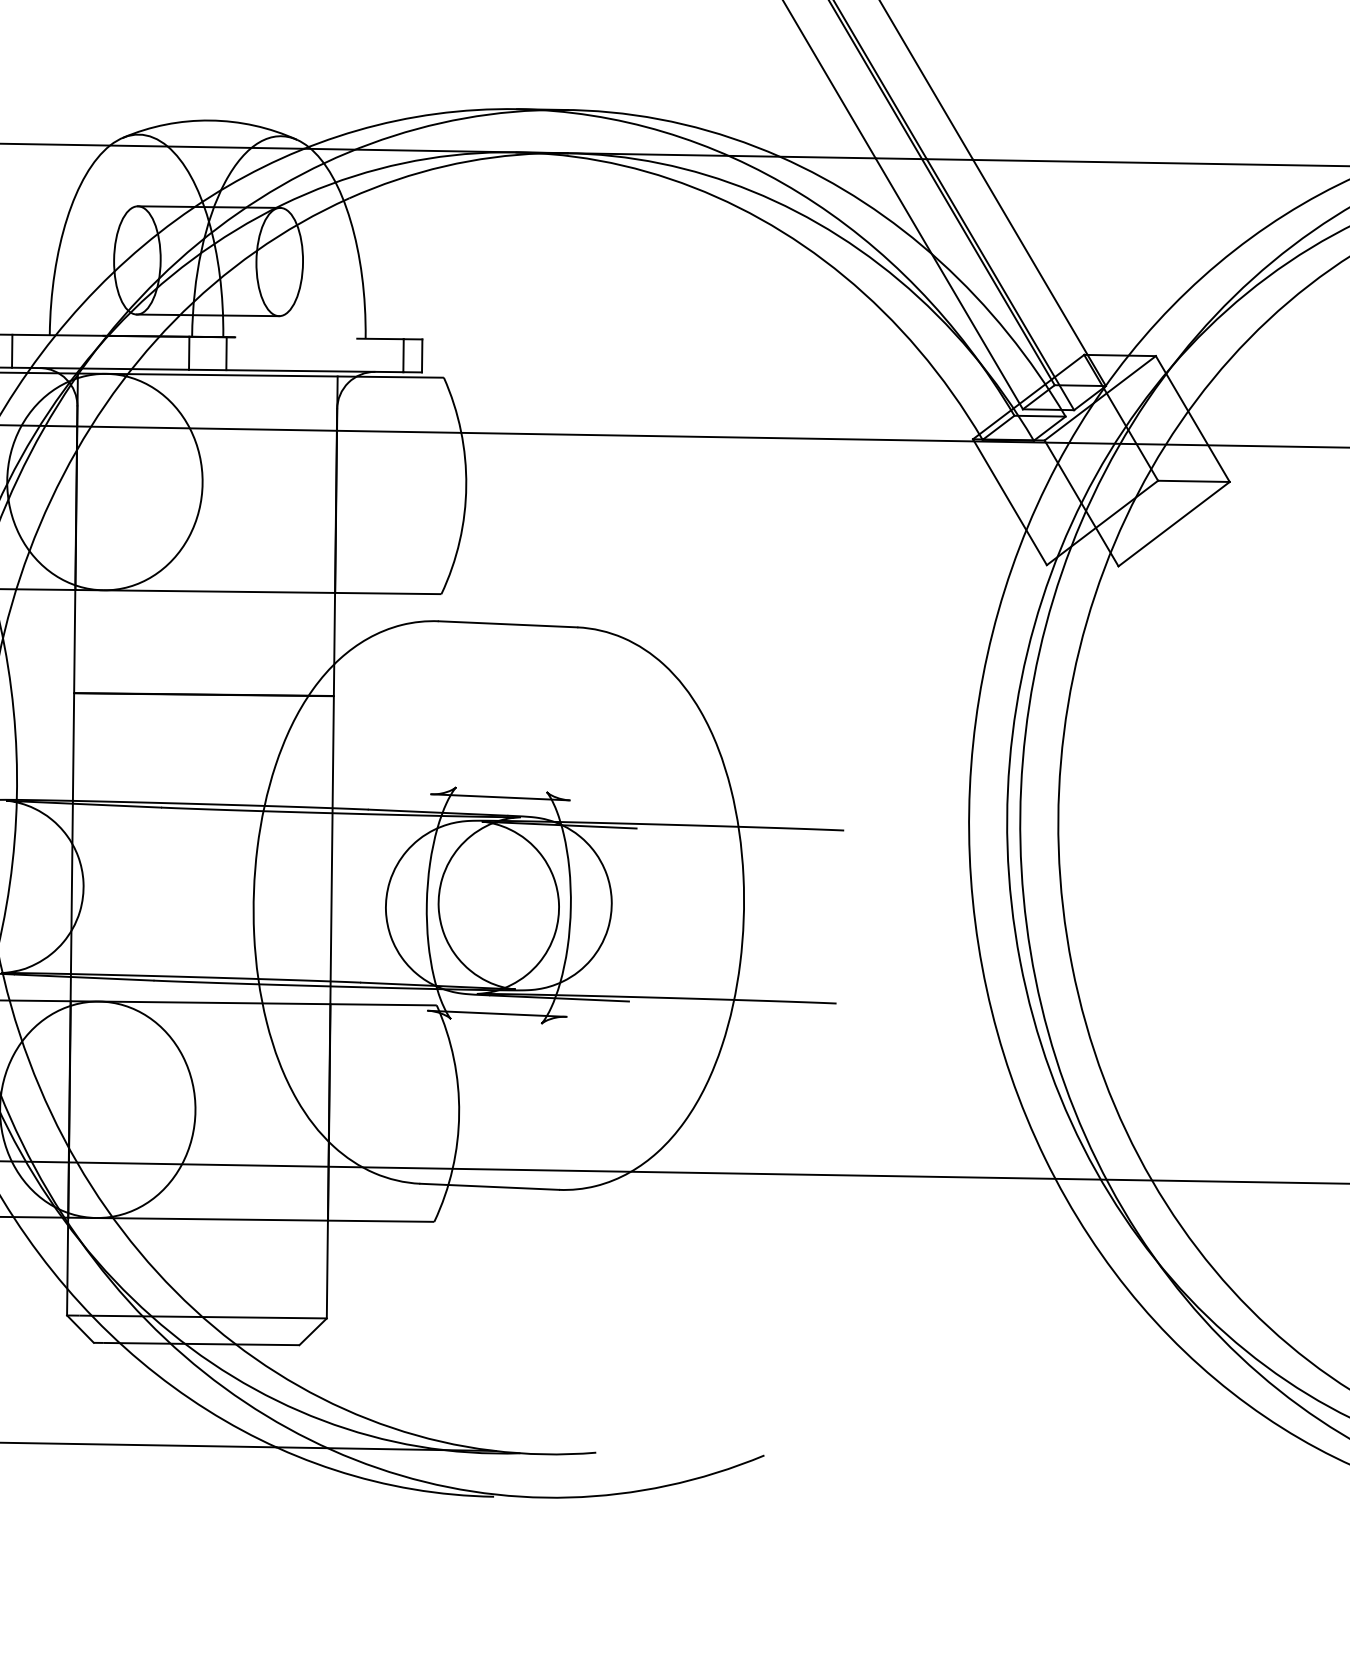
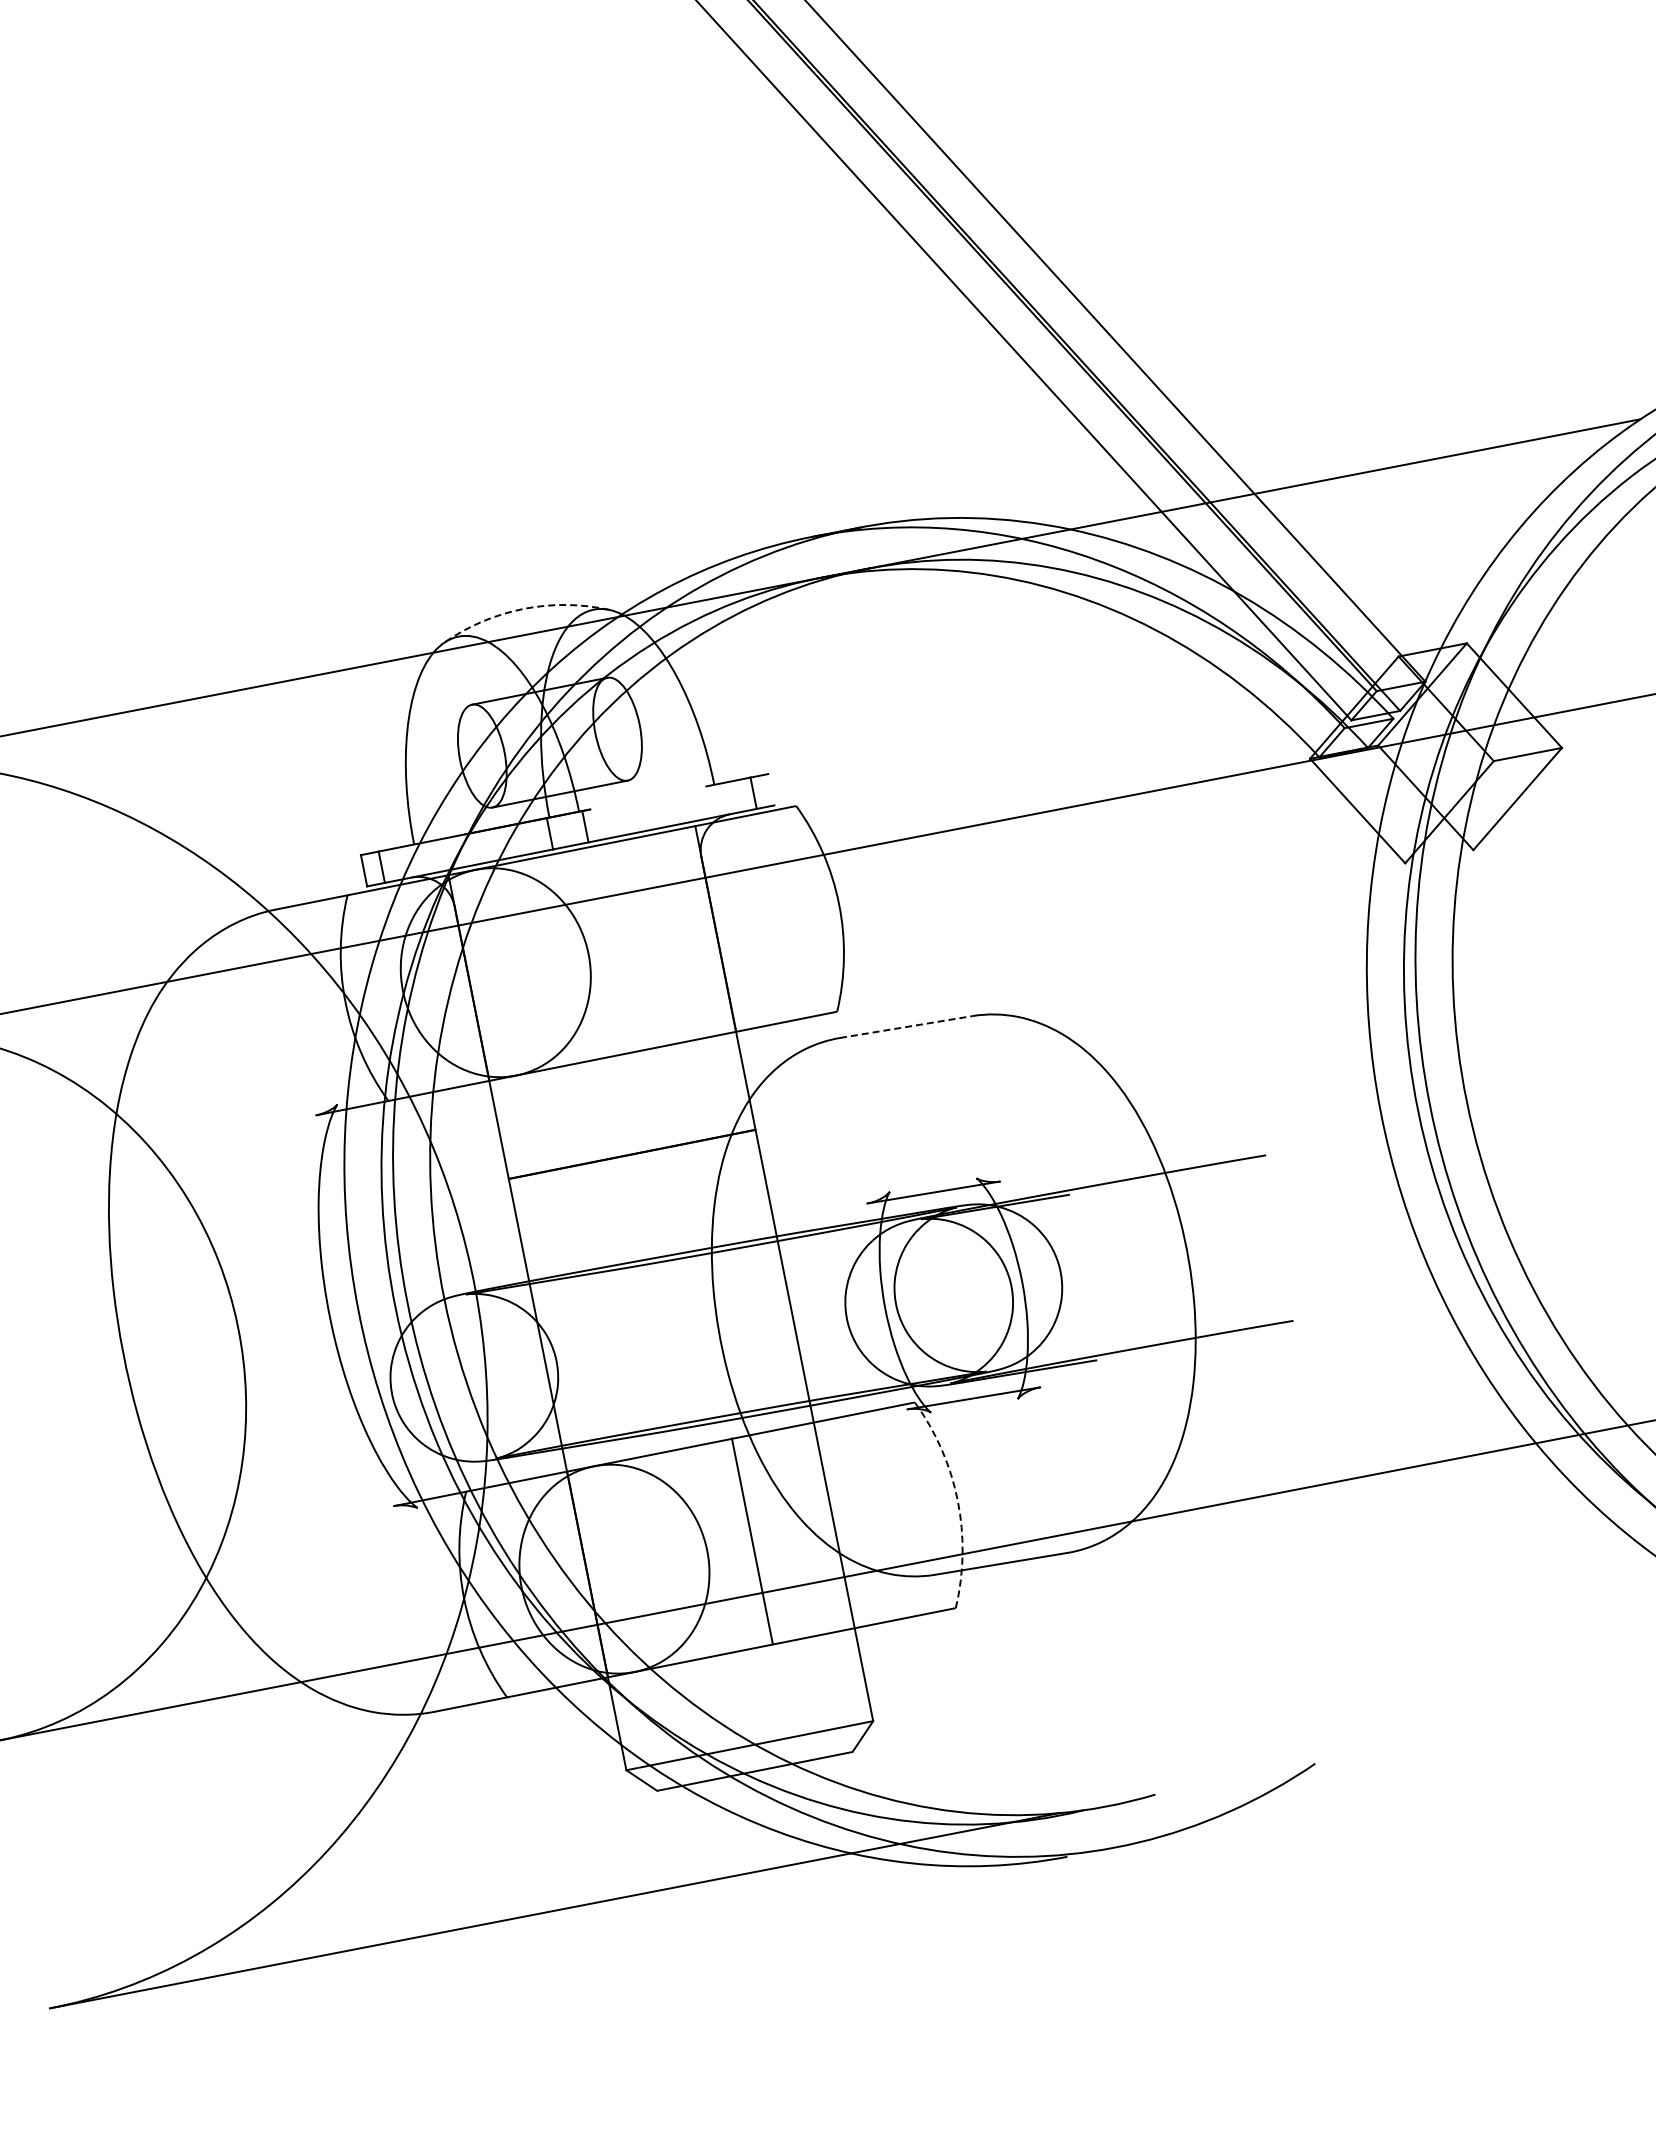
arc: (210, 121) -> (523, 609), solid -> dashed
line: (422, 355) -> (771, 789), removed
line: (508, 623) -> (906, 1026), solid -> dashed
line: (328, 1112) -> (751, 1541), moved
arc: (458, 1113) -> (957, 1500), solid -> dashed

